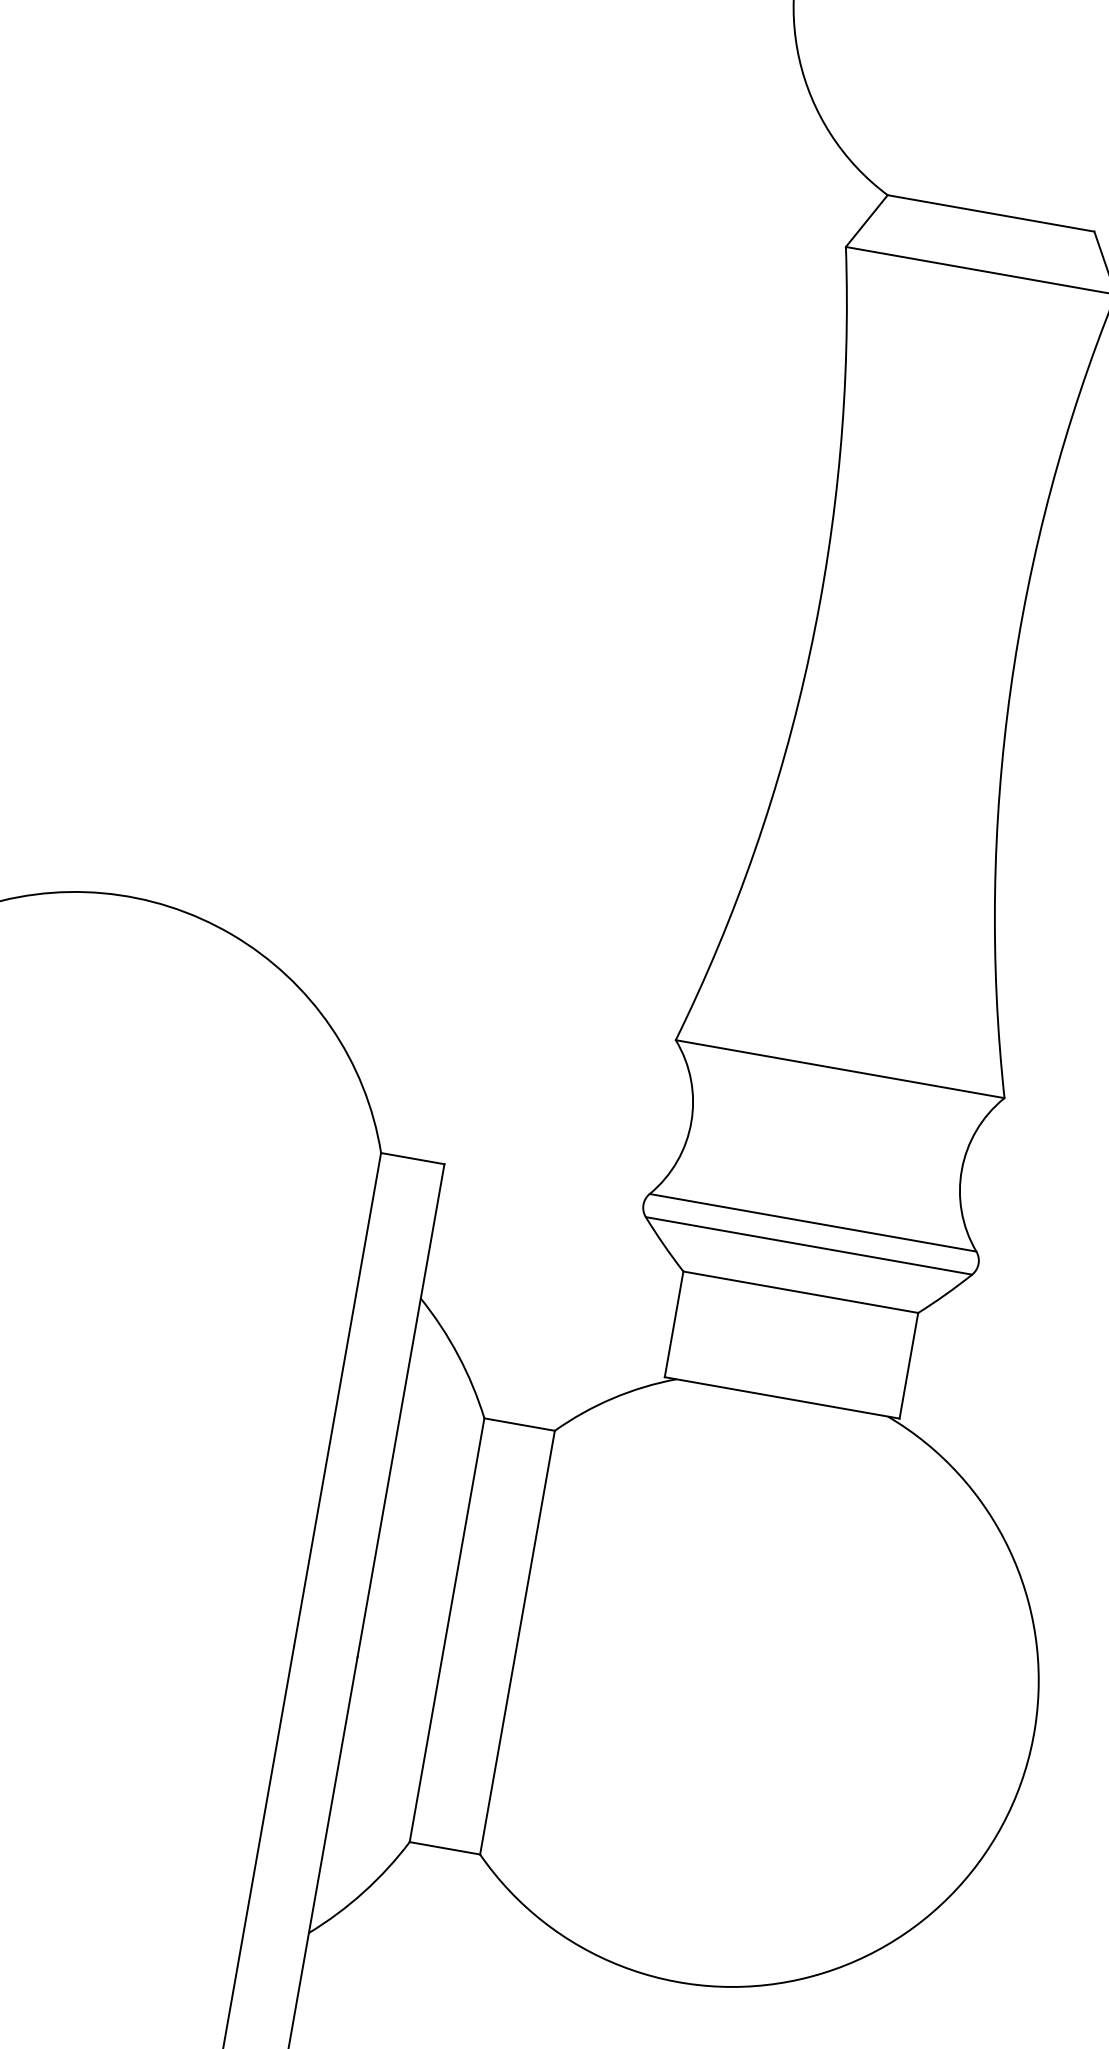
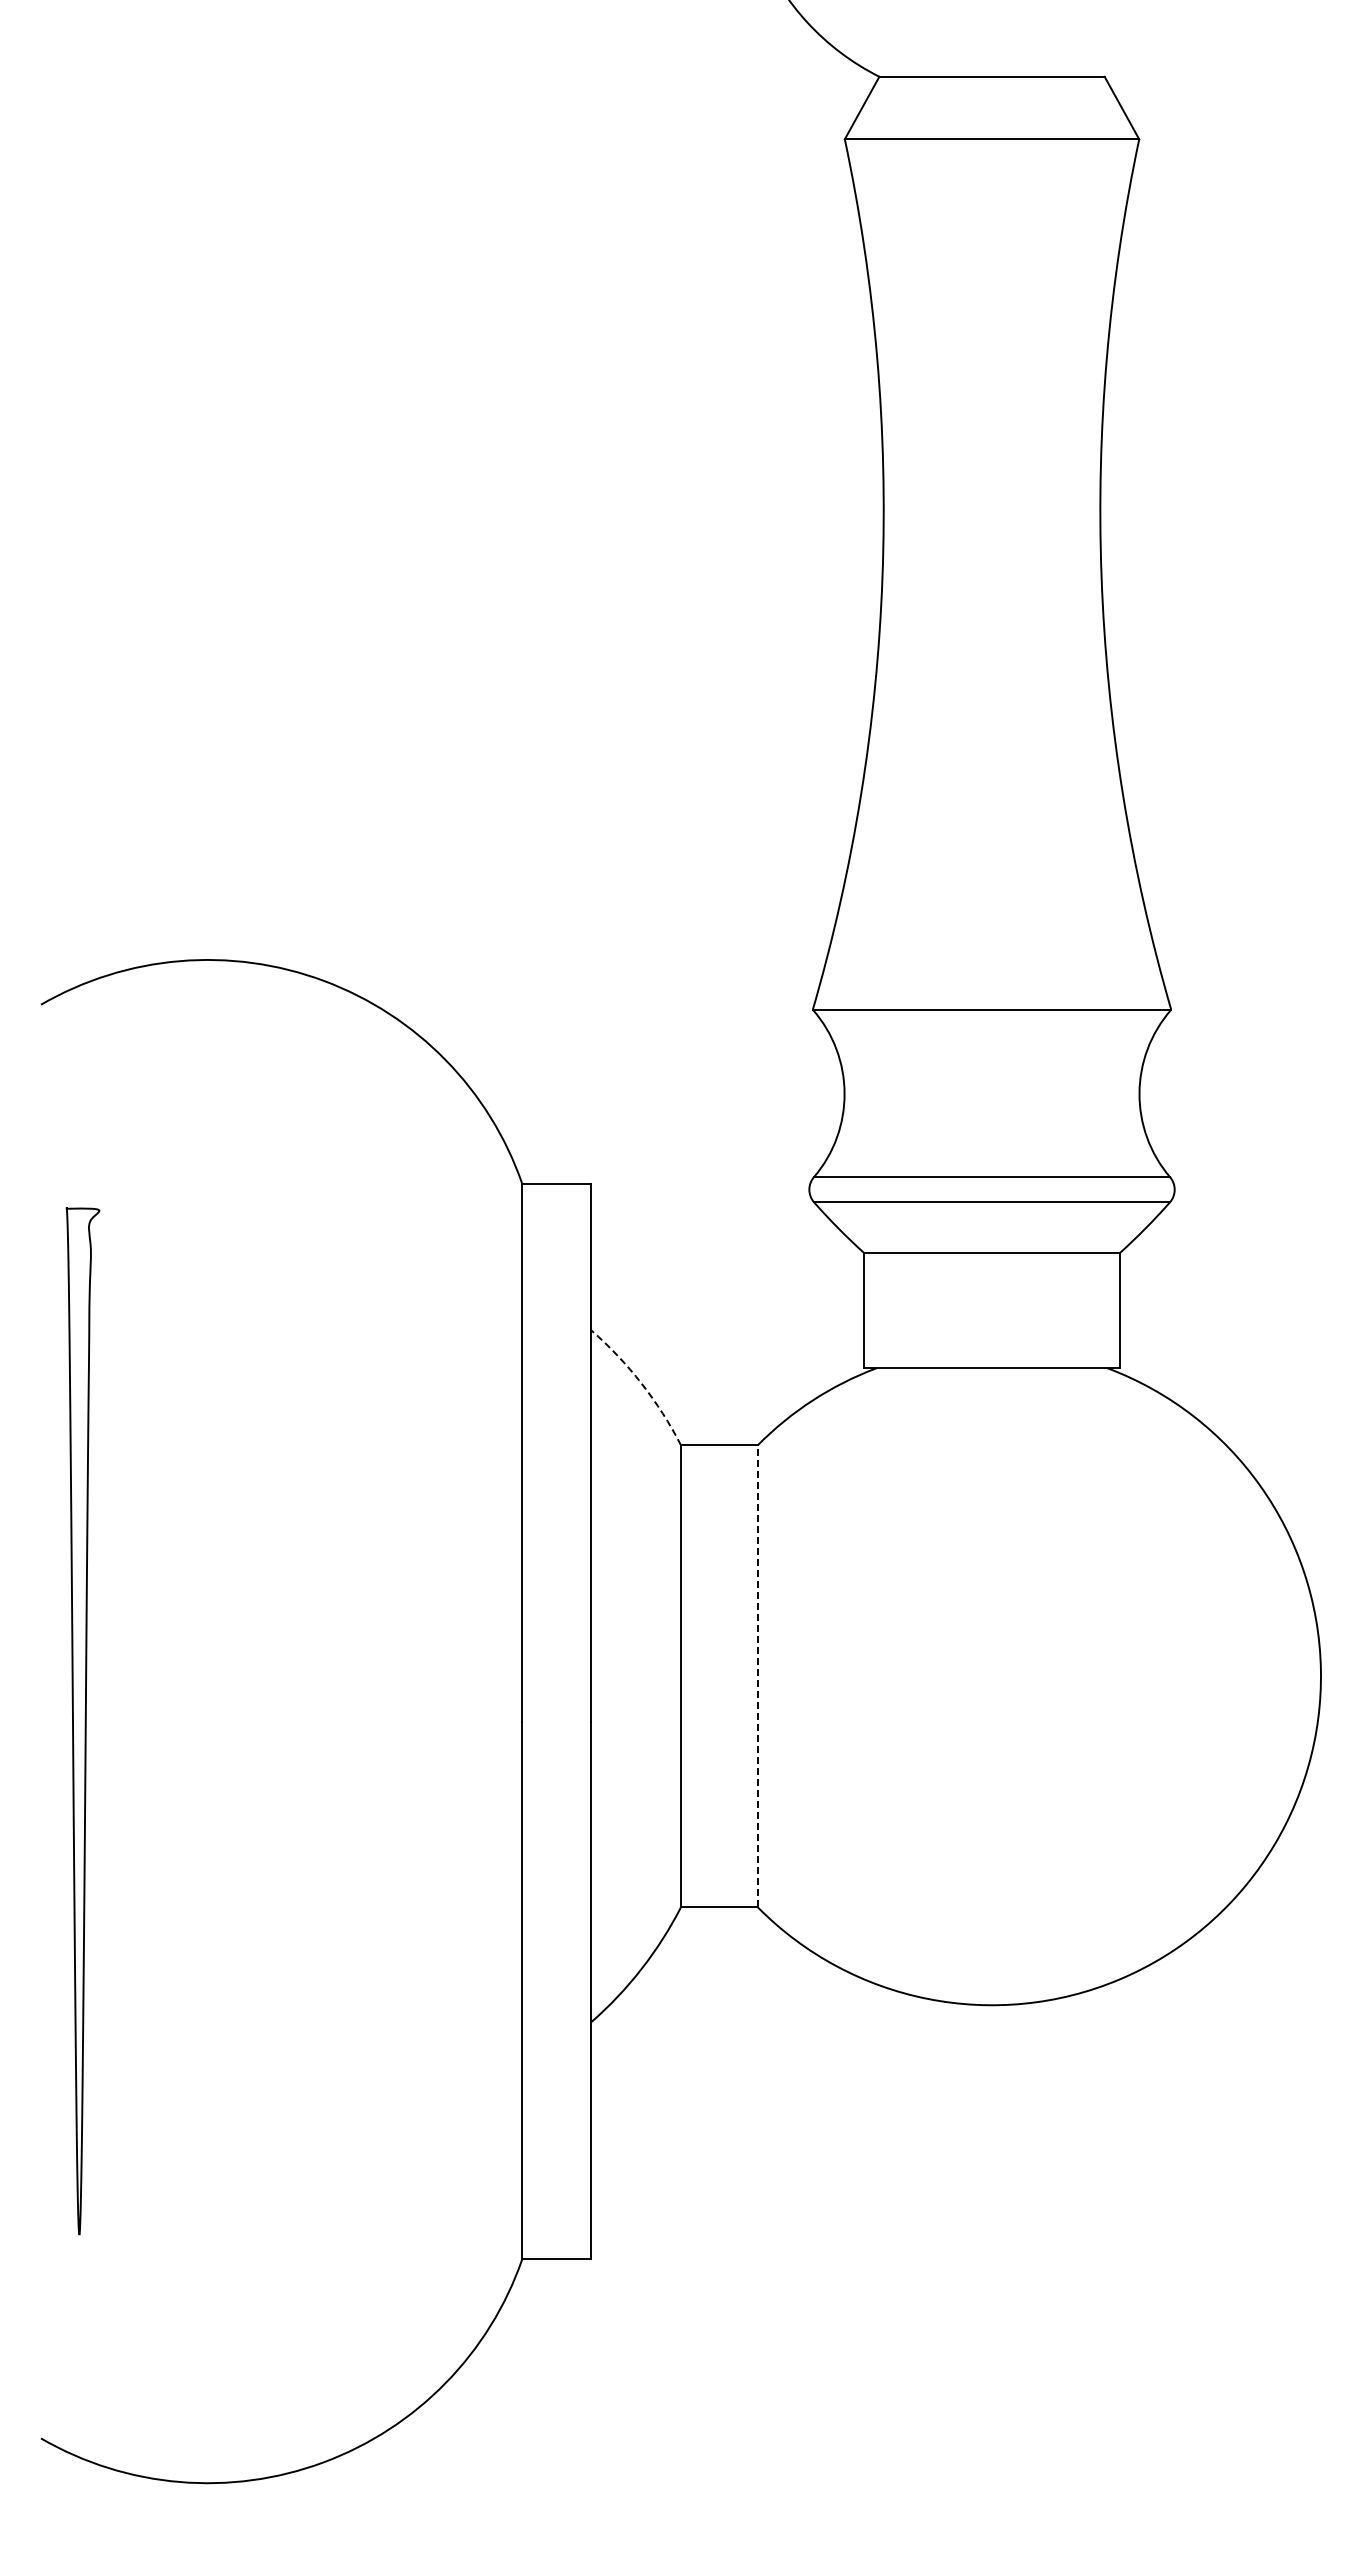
arc: (458, 1355) -> (641, 1383), solid -> dashed
line: (517, 1642) -> (757, 1676), solid -> dashed

